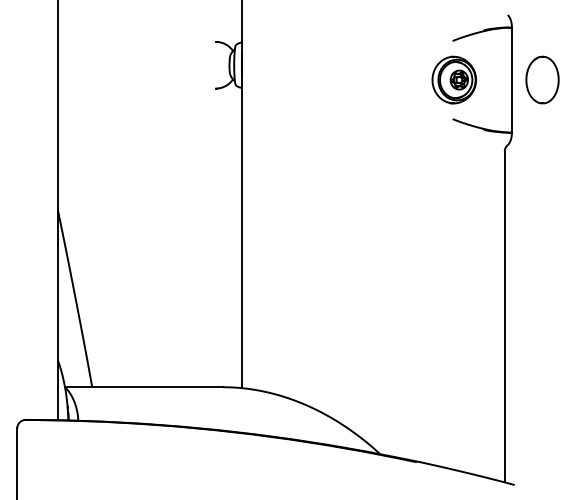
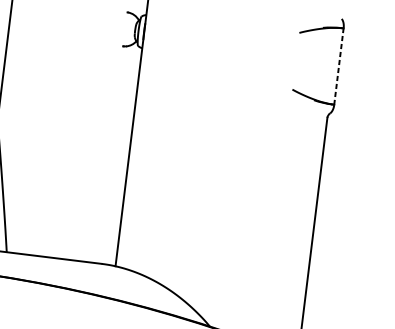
part: (453, 79) -> (296, 60), removed
part: (542, 79) -> (361, 68), removed
line: (511, 80) -> (338, 66), solid -> dashed

